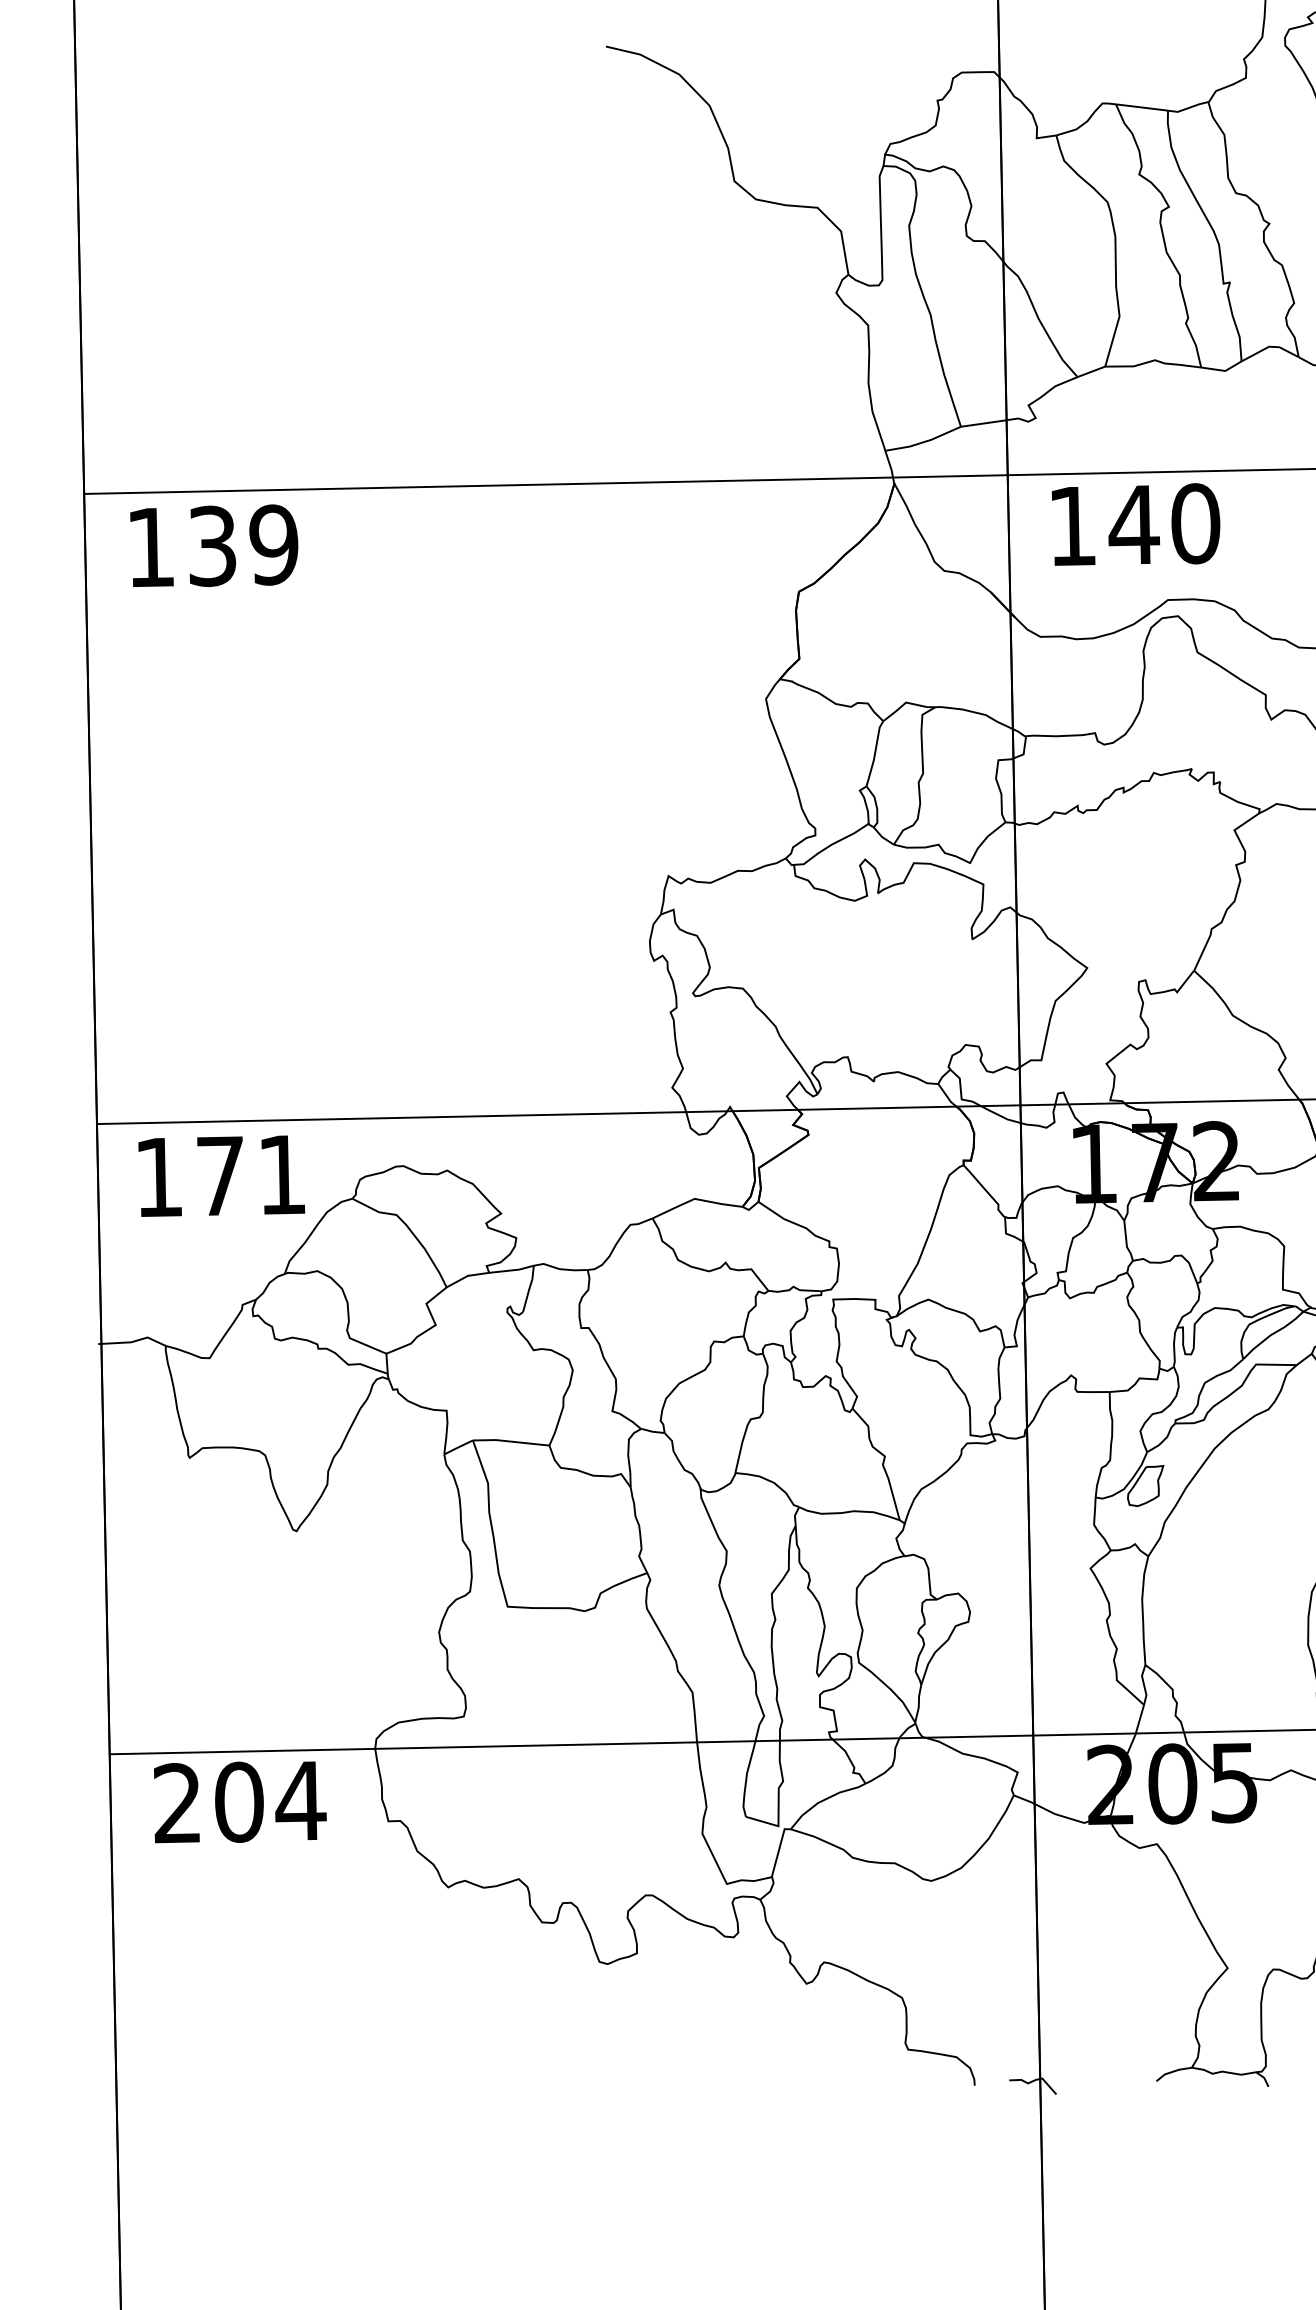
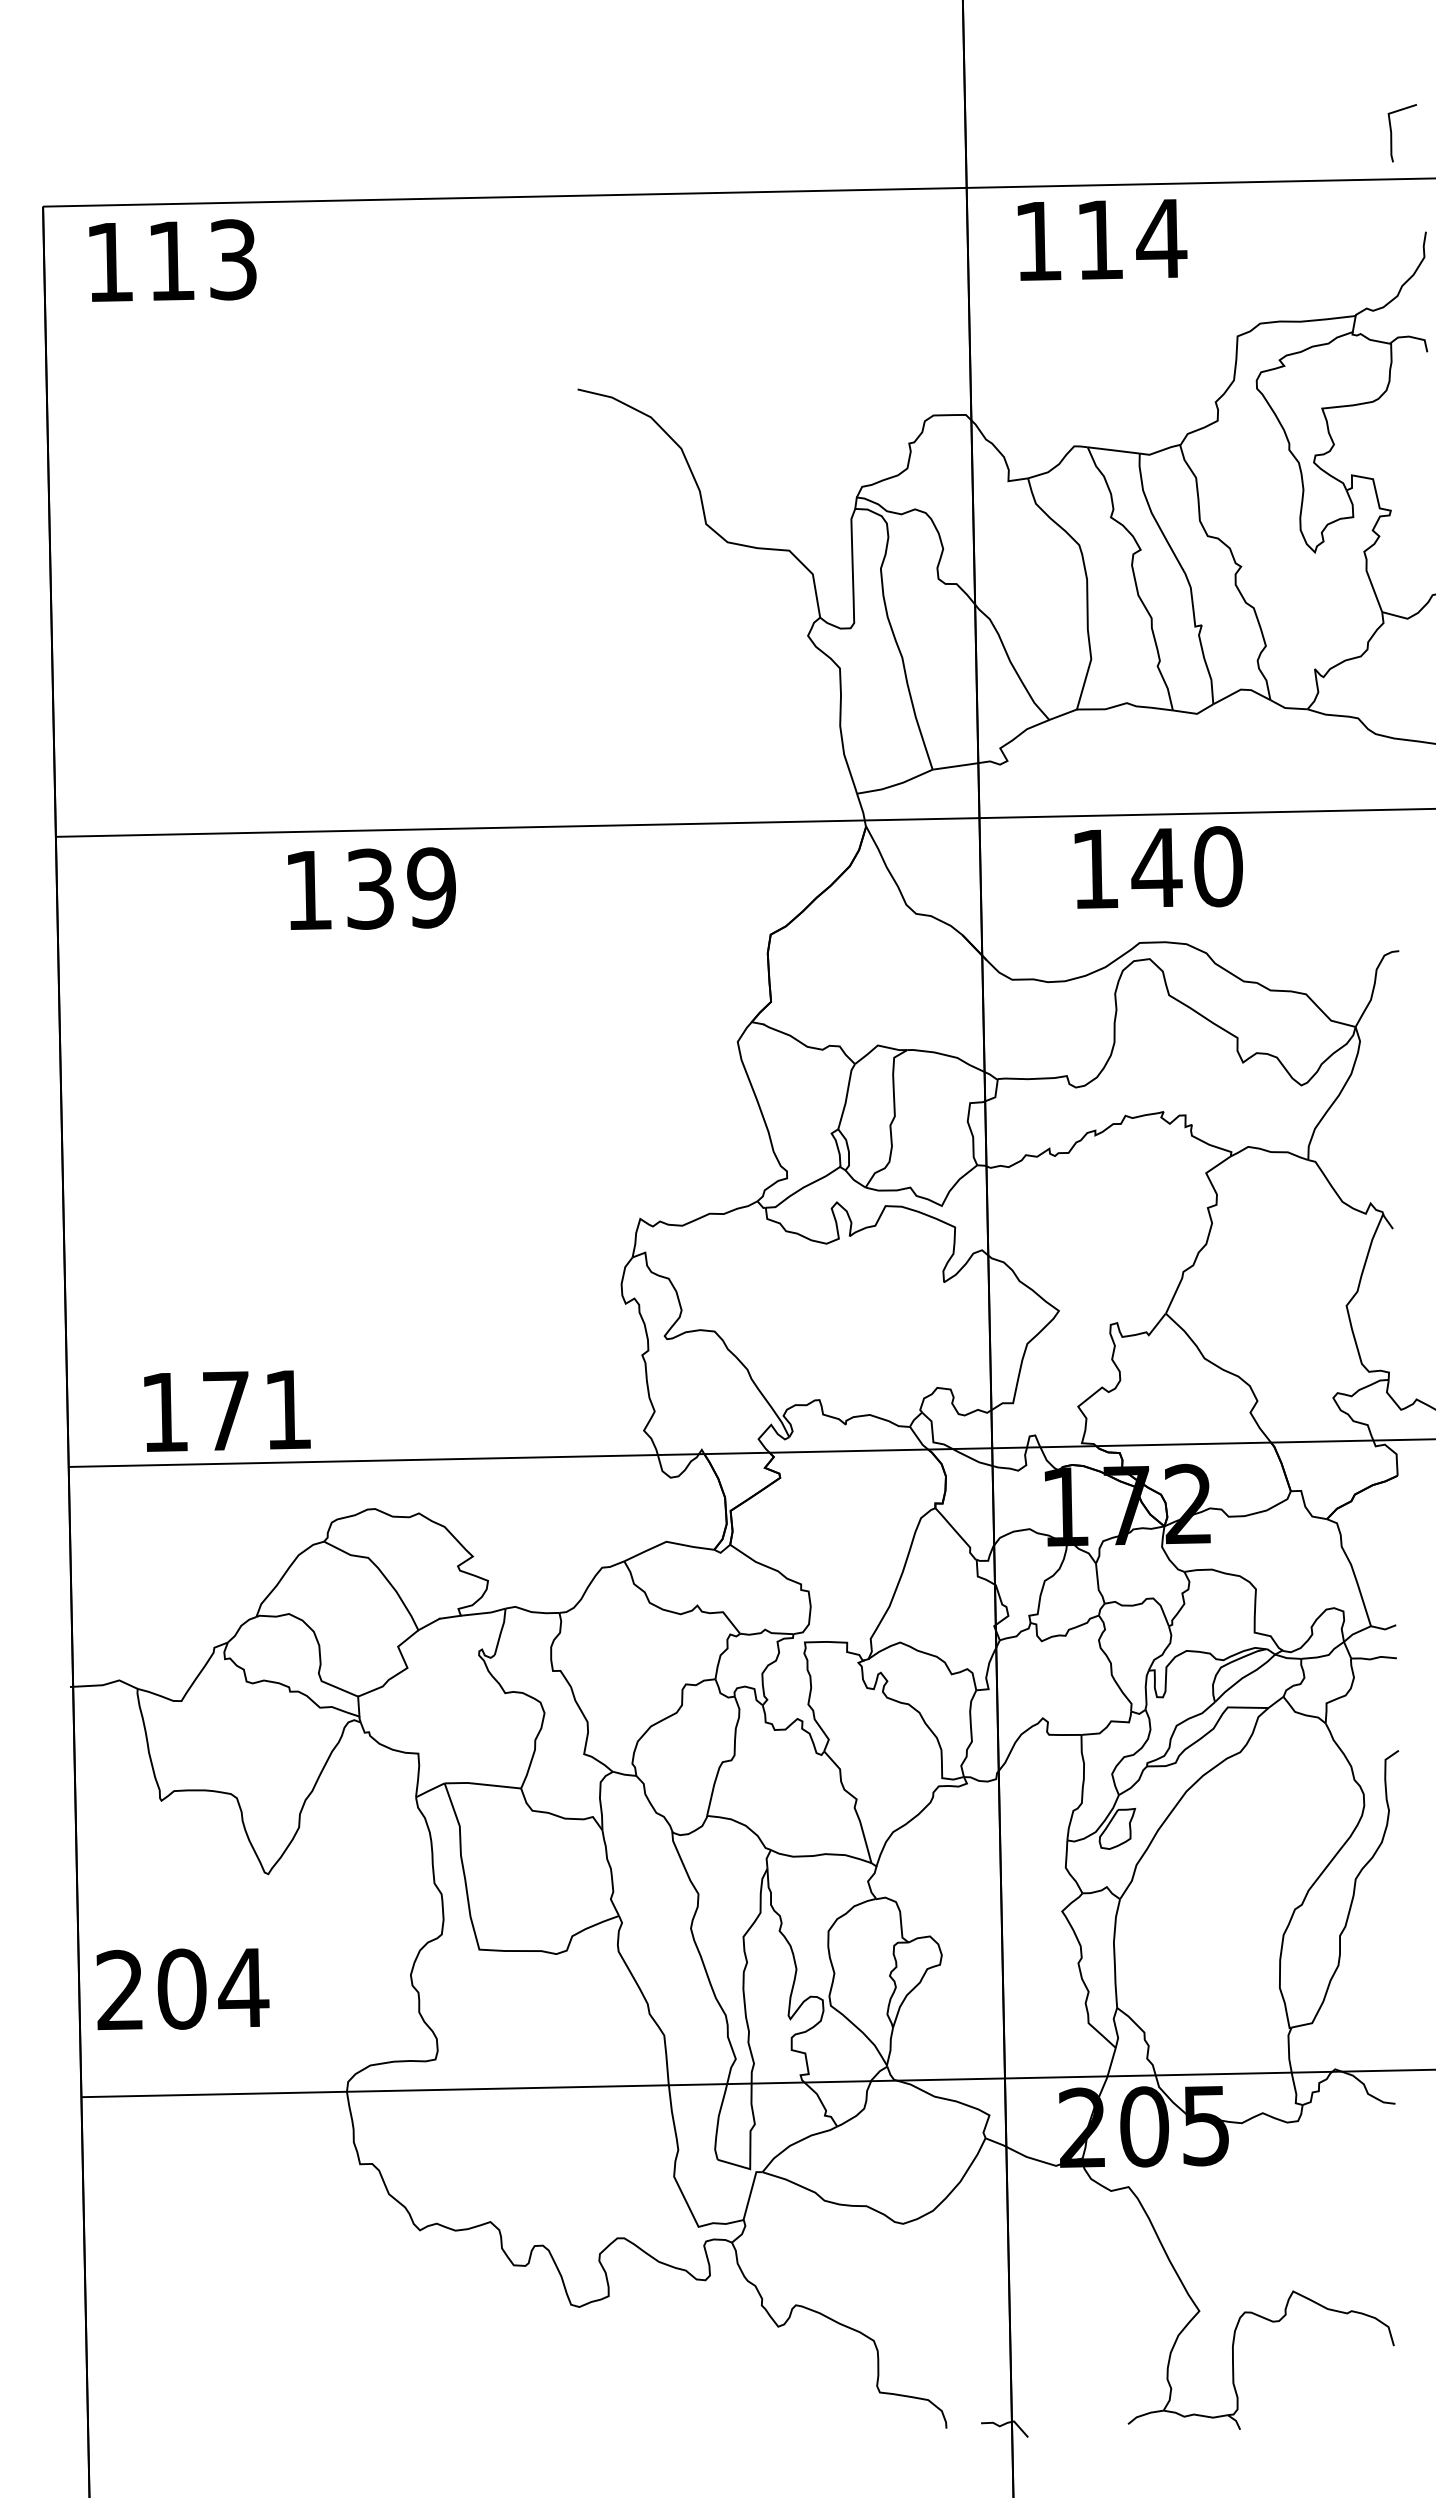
text: (1135, 524) -> (1158, 867), moved
text: (213, 545) -> (371, 888), moved
text: (221, 1175) -> (227, 1410), moved
text: (239, 1802) -> (182, 1989), moved

